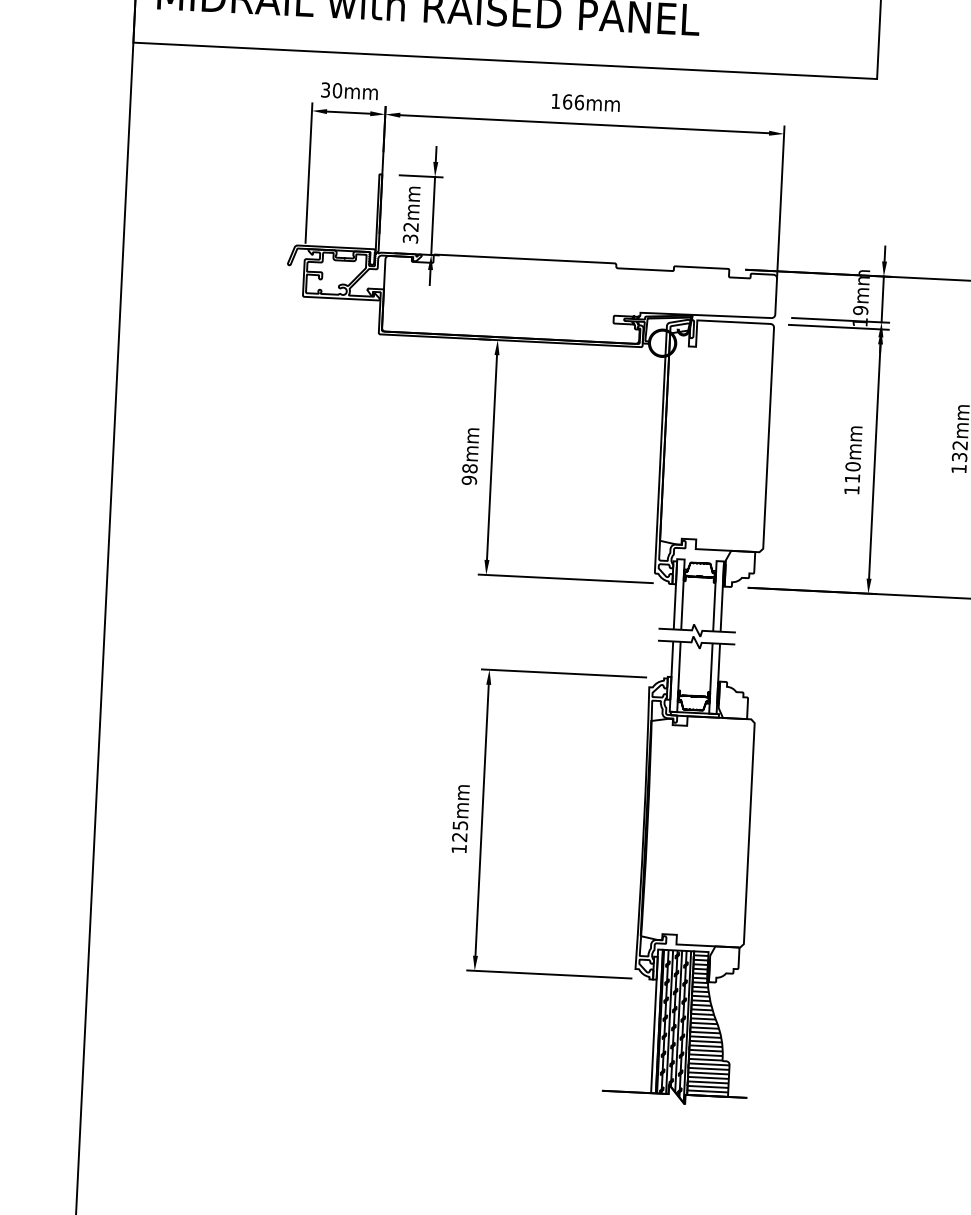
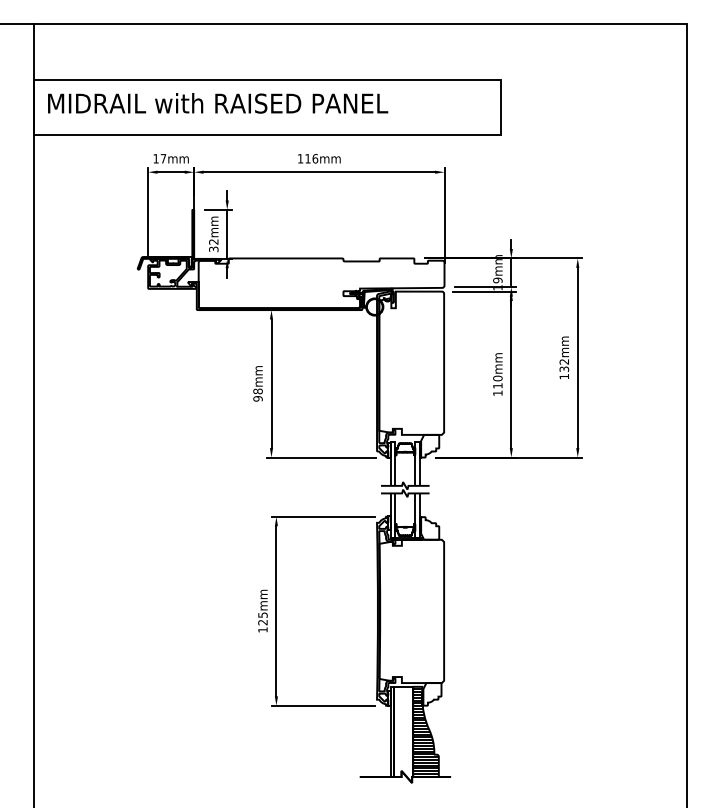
text: (331, 89) -> (159, 158), 30mm -> 17mm
text: (566, 101) -> (307, 158), 166mm -> 116mm
hatch: (674, 1026) -> (403, 734), removed

